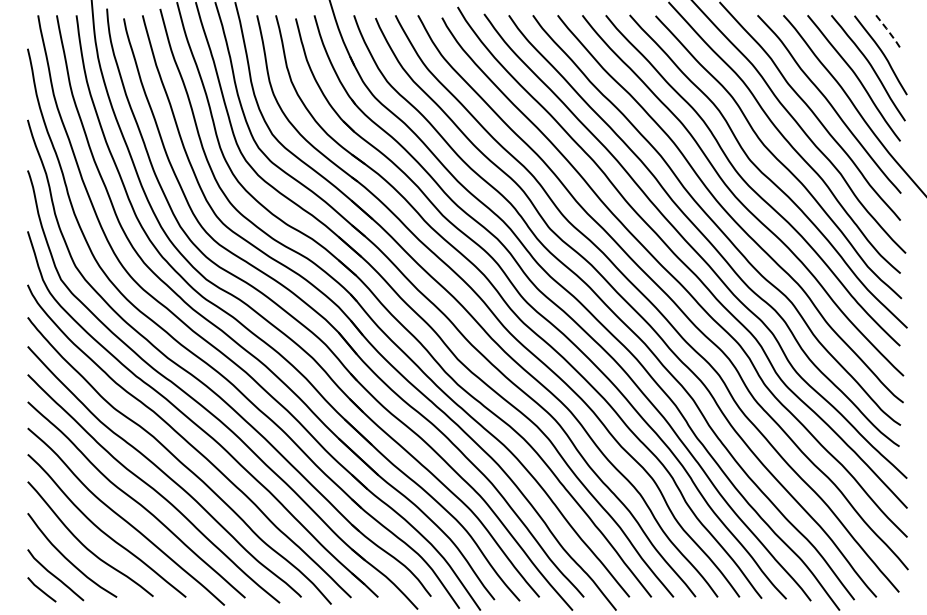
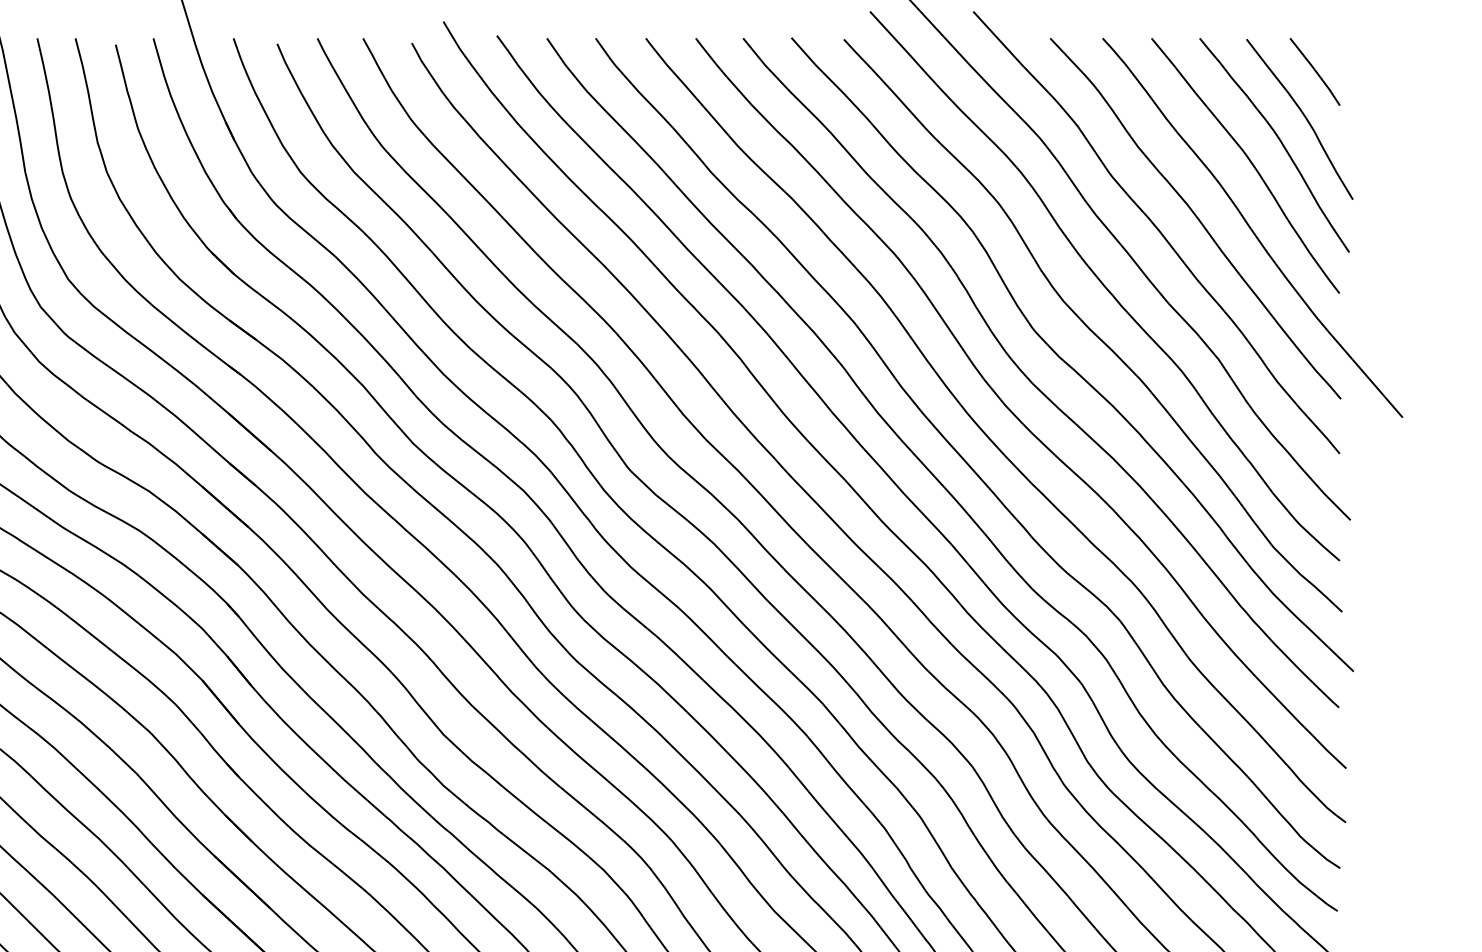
line: (889, 32) -> (1317, 73), dashed -> solid

